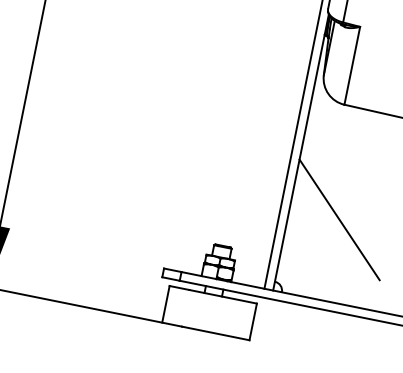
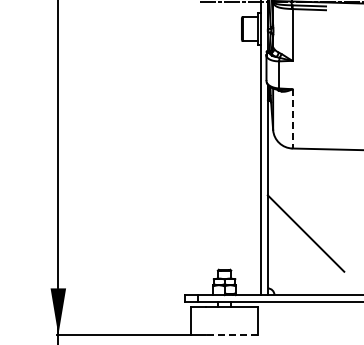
line: (352, 65) -> (292, 118), solid -> dashed
line: (216, 332) -> (232, 334), solid -> dashed

